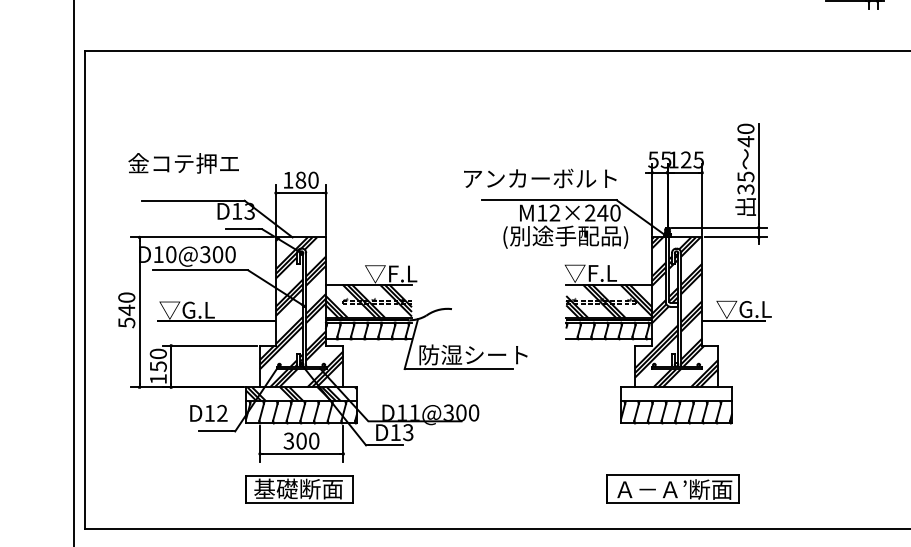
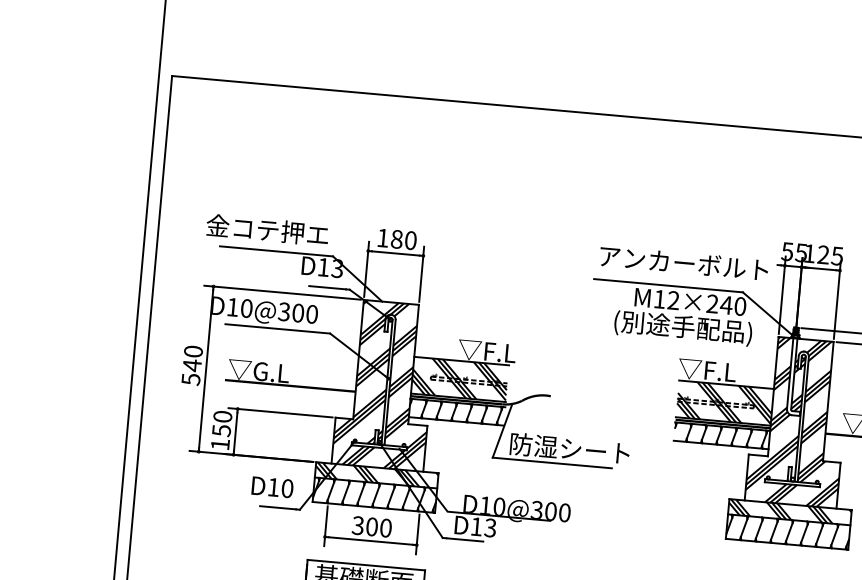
text: (183, 163) -> (267, 230), moved
text: (540, 178) -> (684, 263), moved
hatch: (676, 394) -> (789, 512), added
text: (414, 412) -> (499, 506), D11@300 -> D10@300
text: (222, 413) -> (287, 488), D12 -> D10

